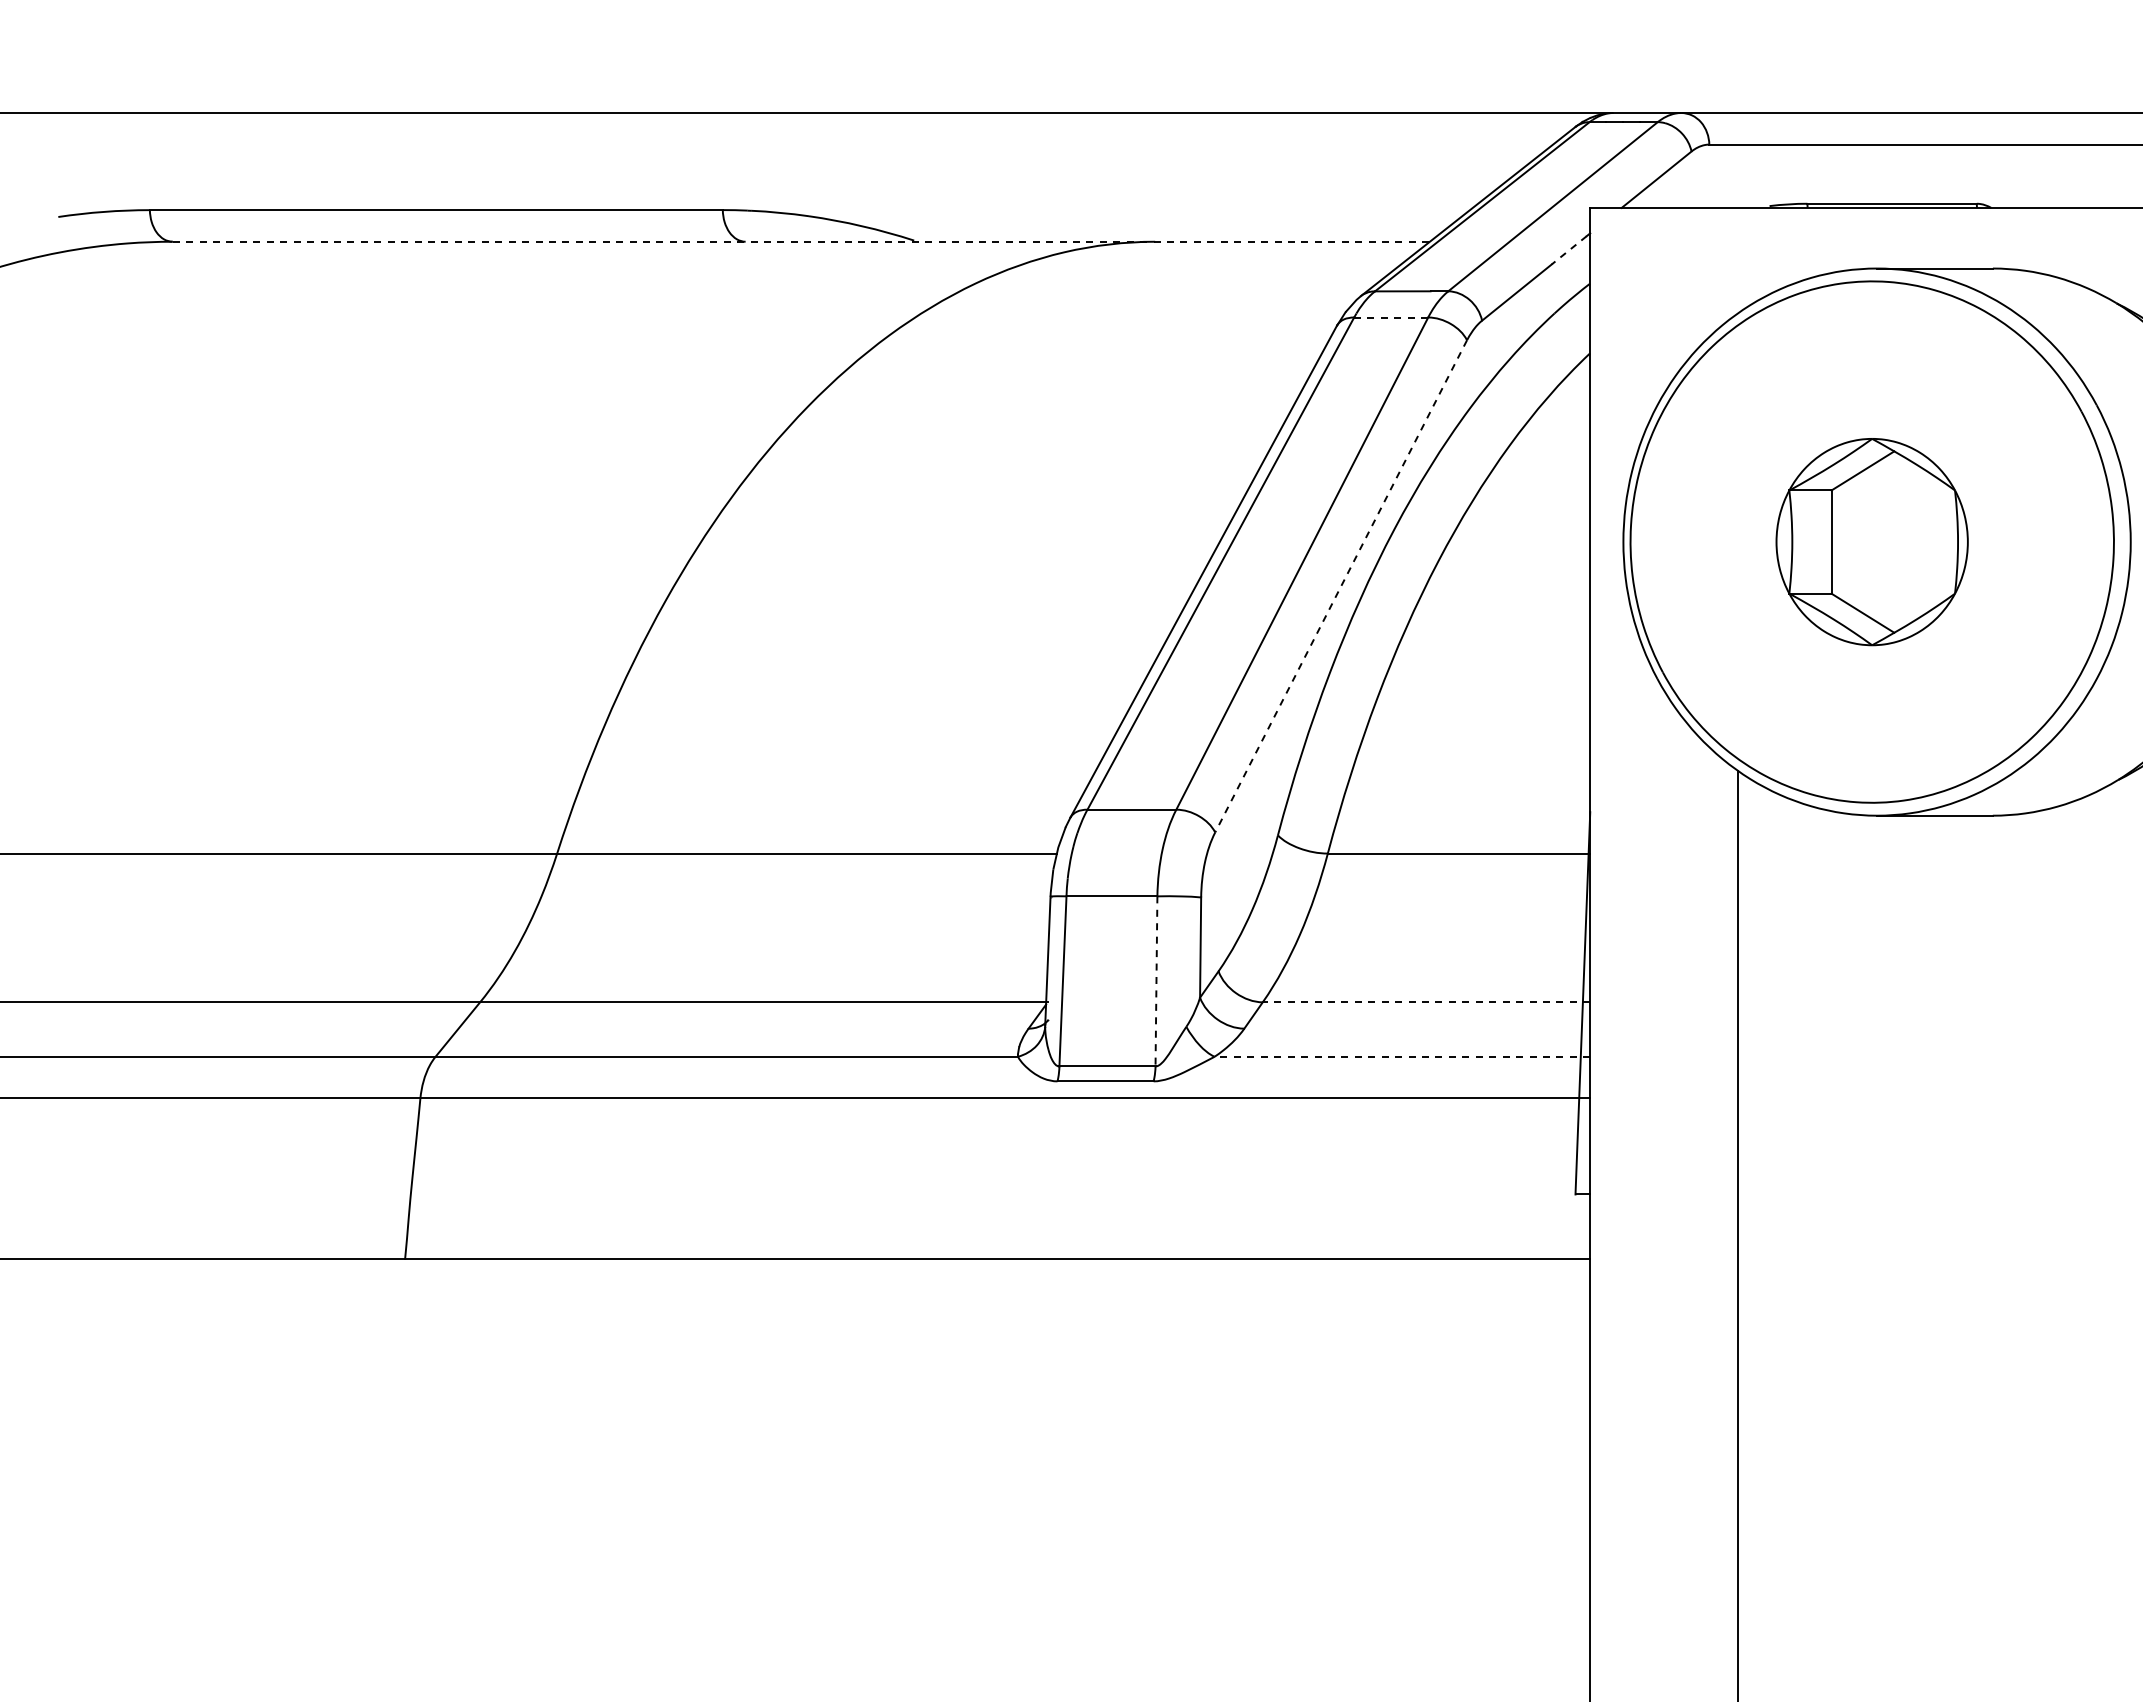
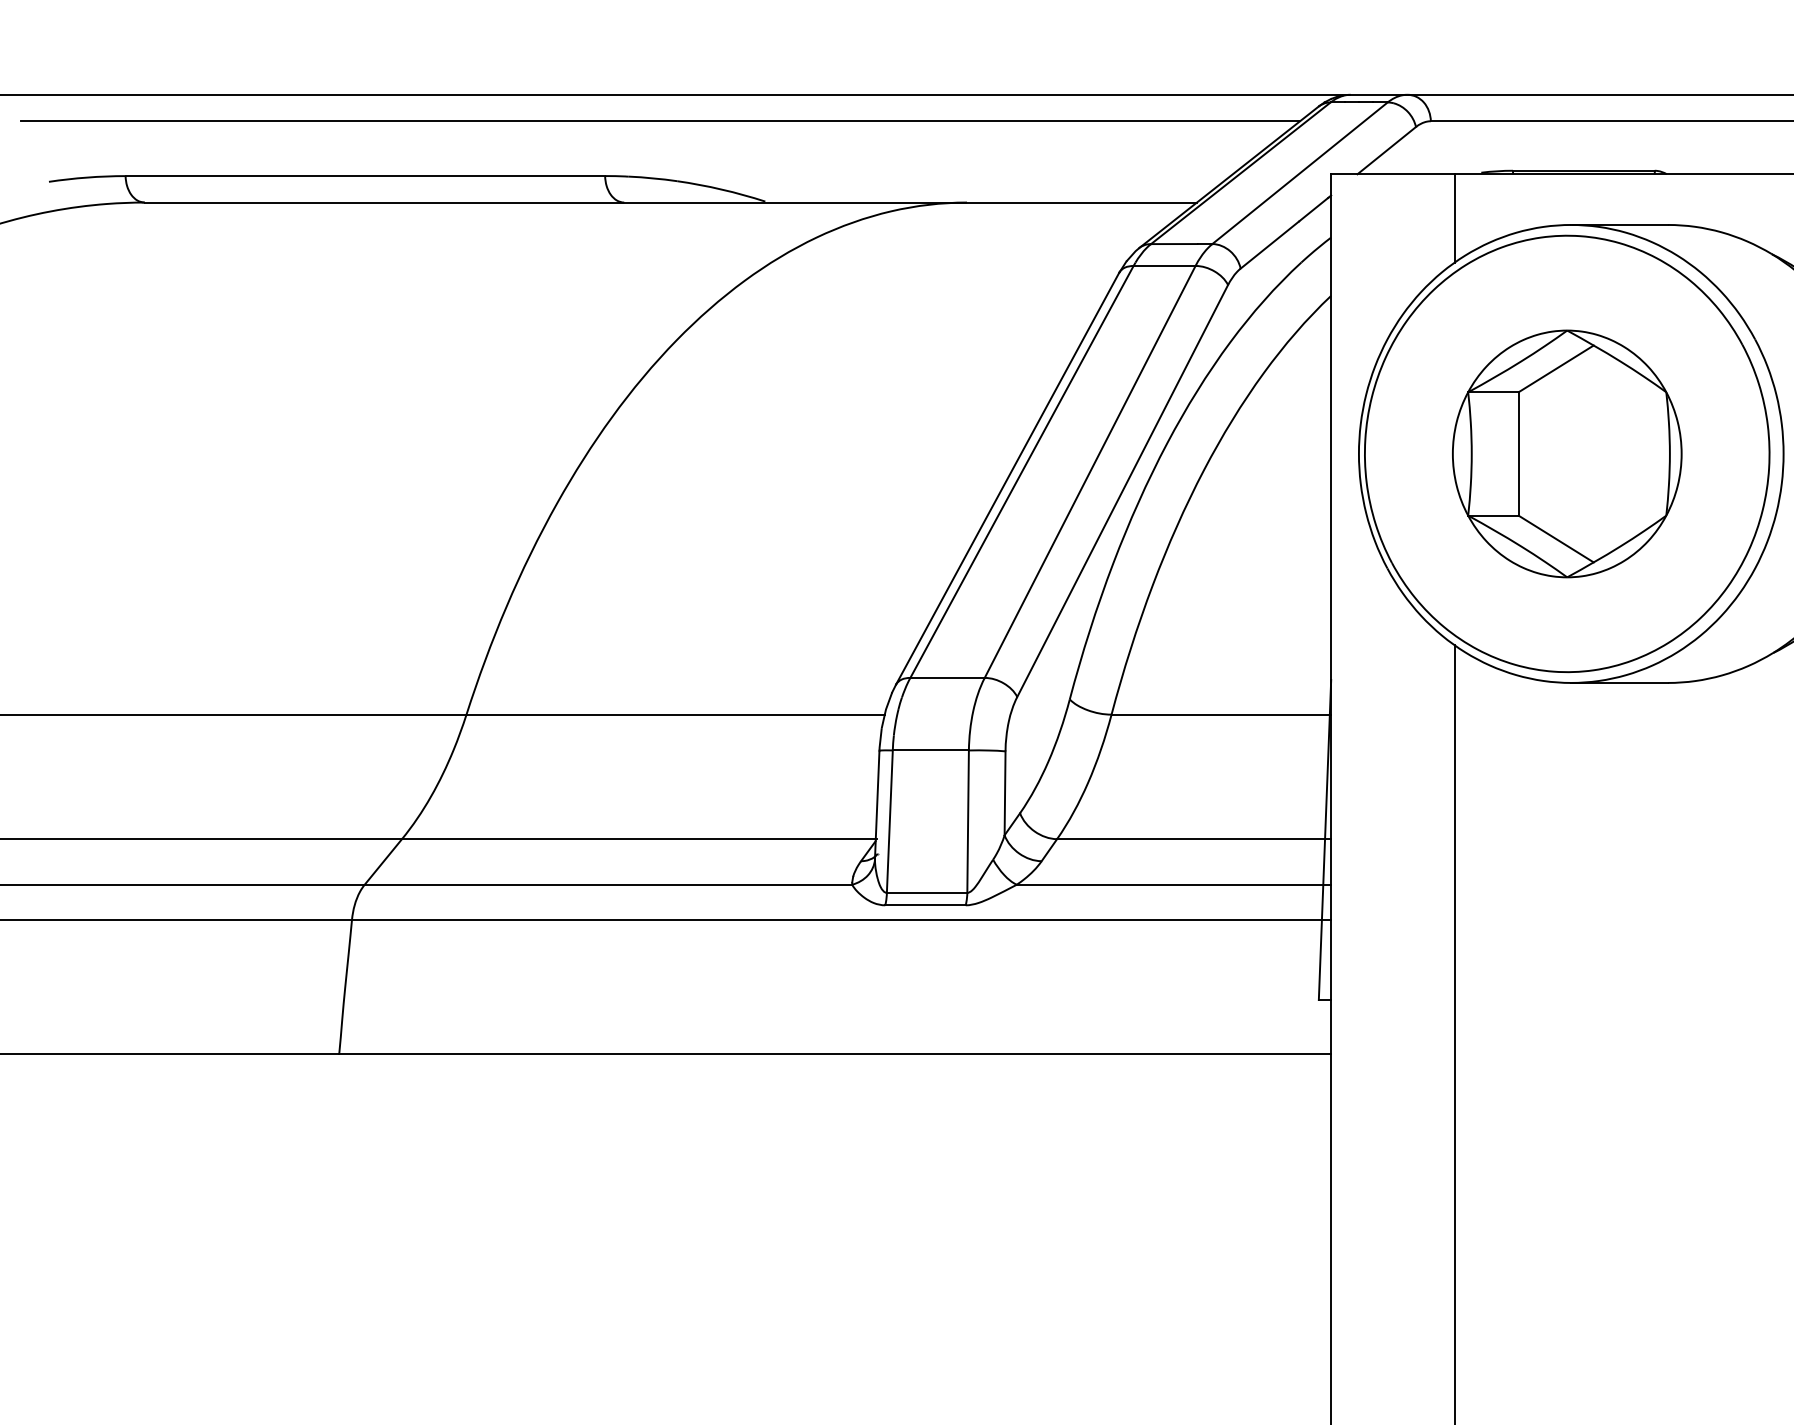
line: (789, 144) -> (660, 121), added
line: (801, 241) -> (671, 202), dashed -> solid
line: (1568, 250) -> (1312, 209), dashed -> solid
line: (1737, 260) -> (1454, 218), added
line: (1390, 317) -> (1164, 265), dashed -> solid
part: (1871, 541) -> (1566, 453), size x1.43
line: (1340, 586) -> (1122, 491), dashed -> solid
line: (1156, 981) -> (968, 821), dashed -> solid
line: (1426, 1002) -> (1194, 839), dashed -> solid
line: (1402, 1056) -> (1174, 884), dashed -> solid

